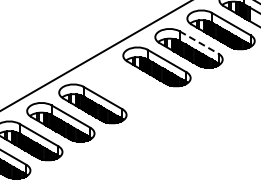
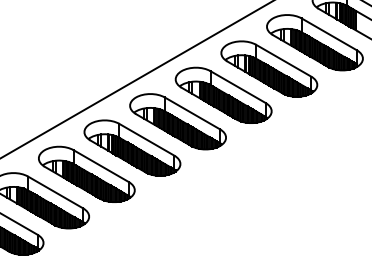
line: (199, 42) -> (284, 60), dashed -> solid
part: (124, 85) -> (177, 121), added

